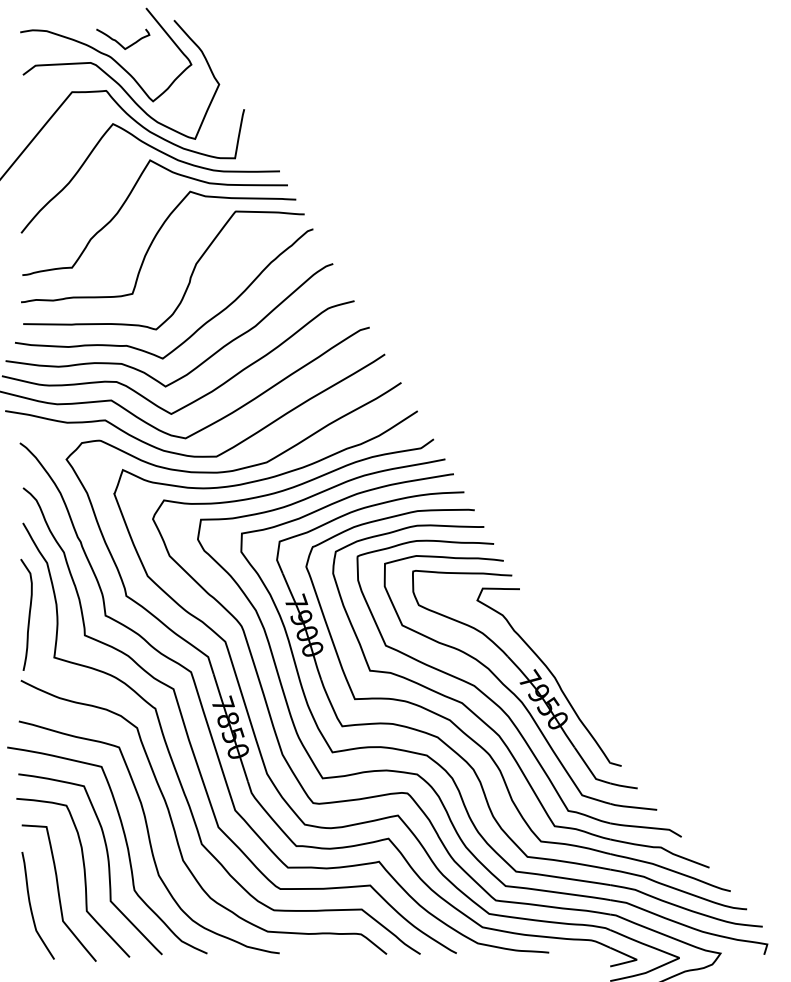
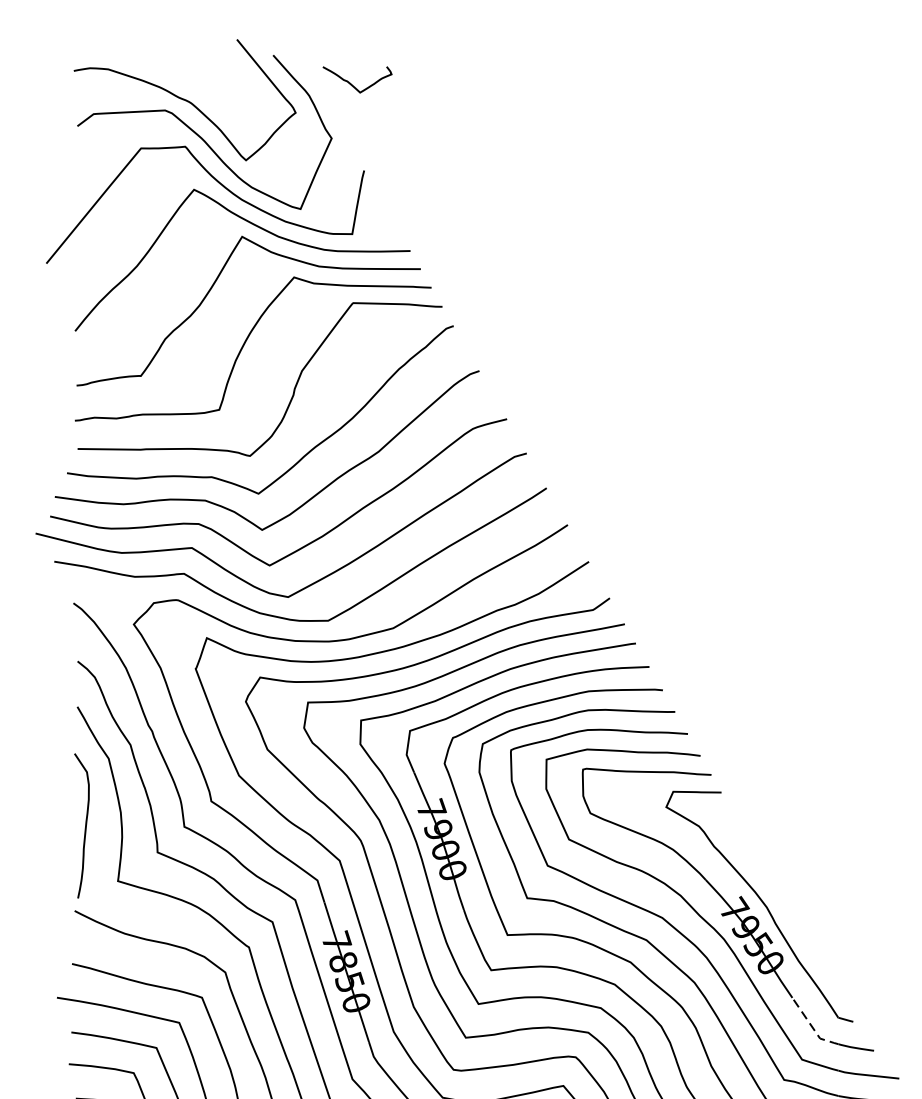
curve: (119, 42) -> (352, 84), moved
line: (590, 770) -> (812, 1027), solid -> dashed

